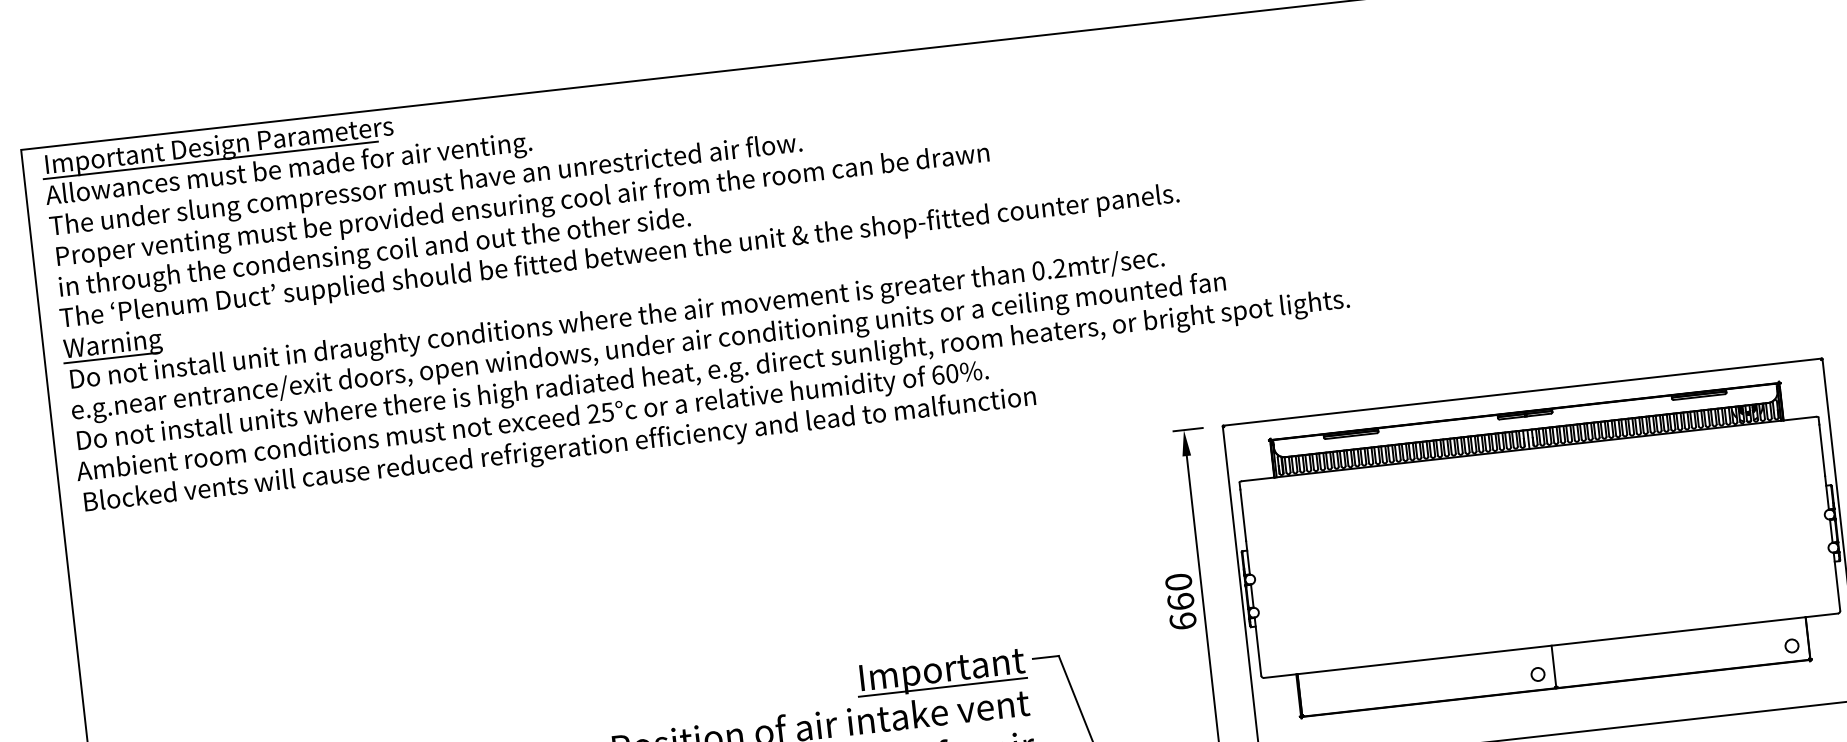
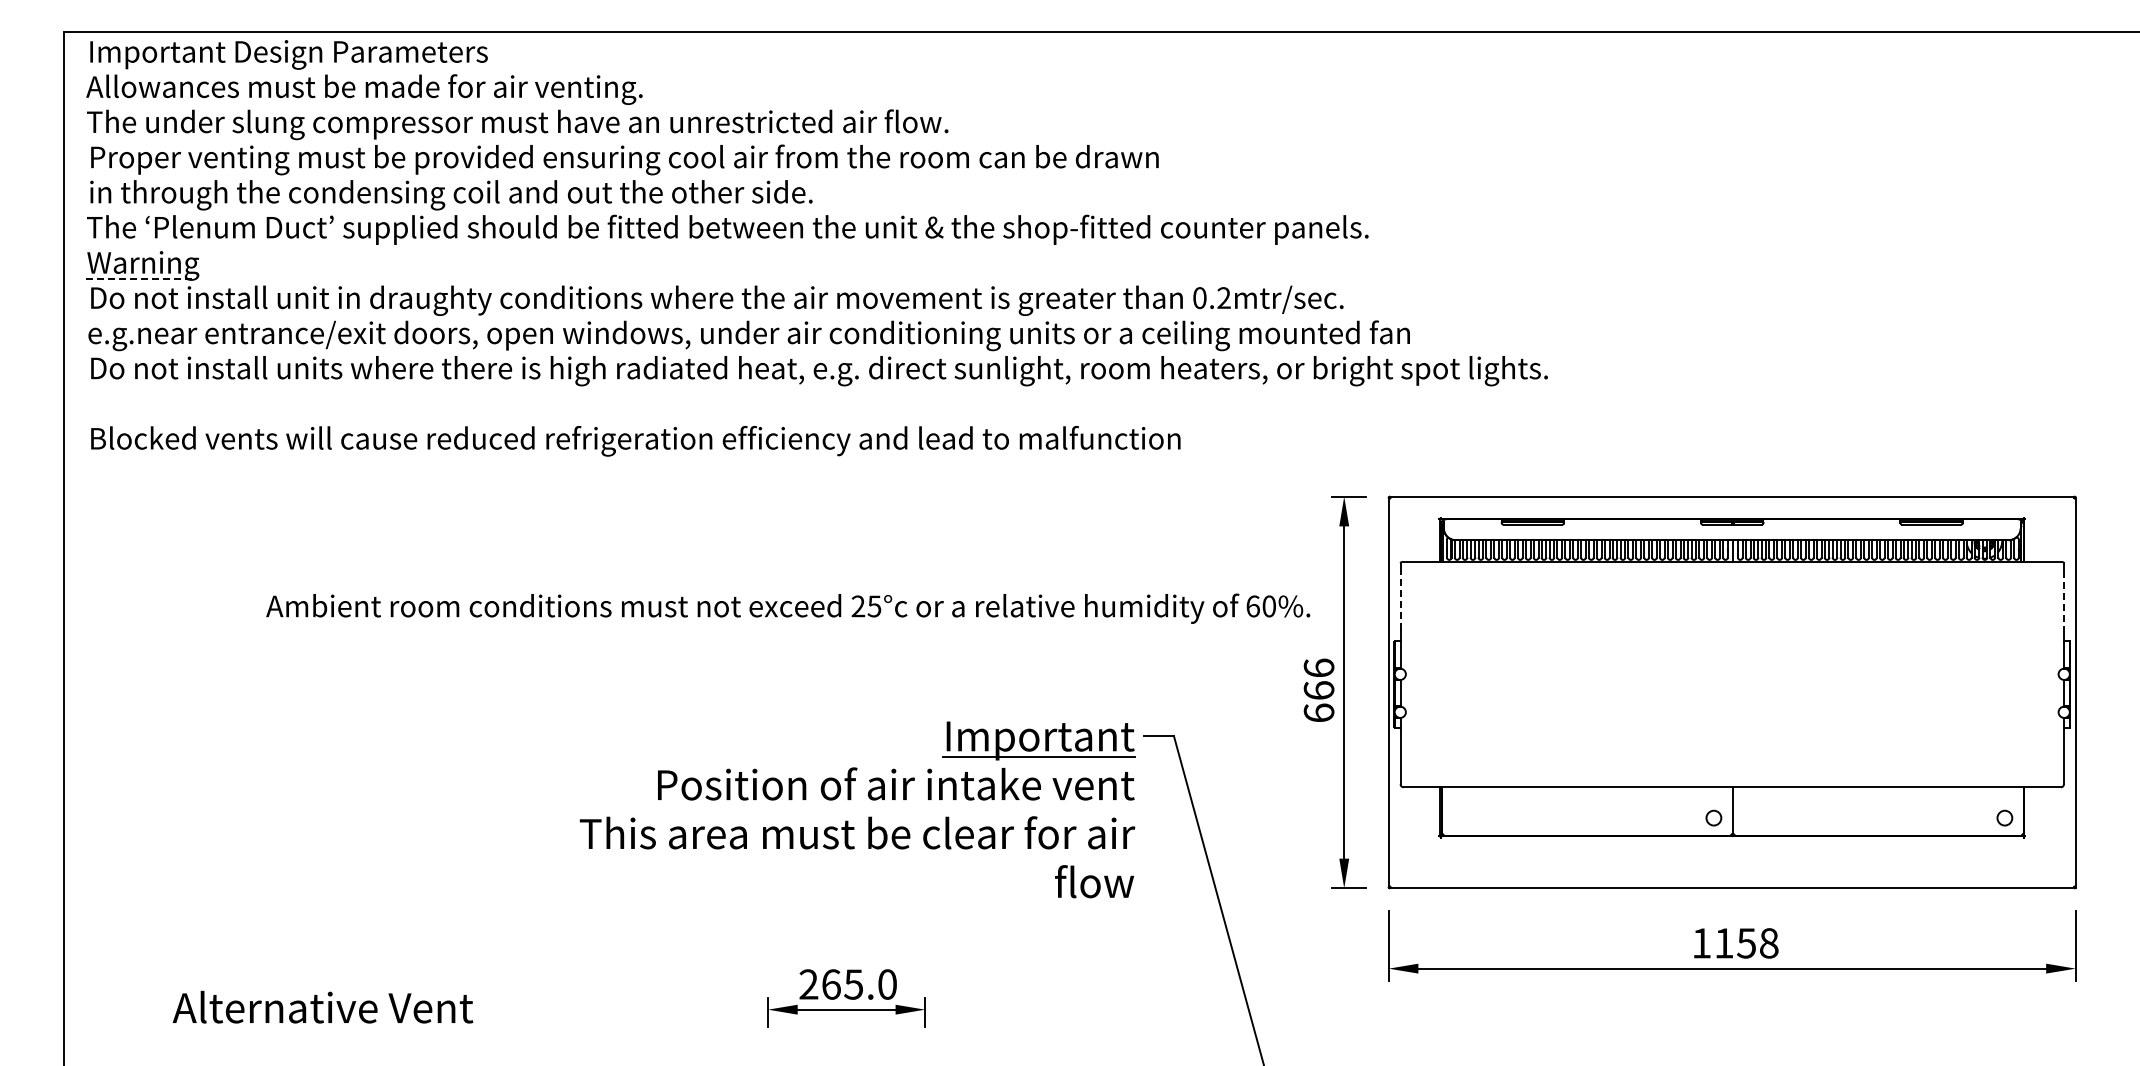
line: (210, 160) -> (277, 68), removed
line: (111, 358) -> (140, 279), solid -> dashed
text: (532, 422) -> (788, 608), moved
line: (1821, 451) -> (2063, 601), solid -> dashed
line: (1243, 515) -> (1400, 600), solid -> dashed
text: (1178, 581) -> (1318, 667), 660 -> 666

